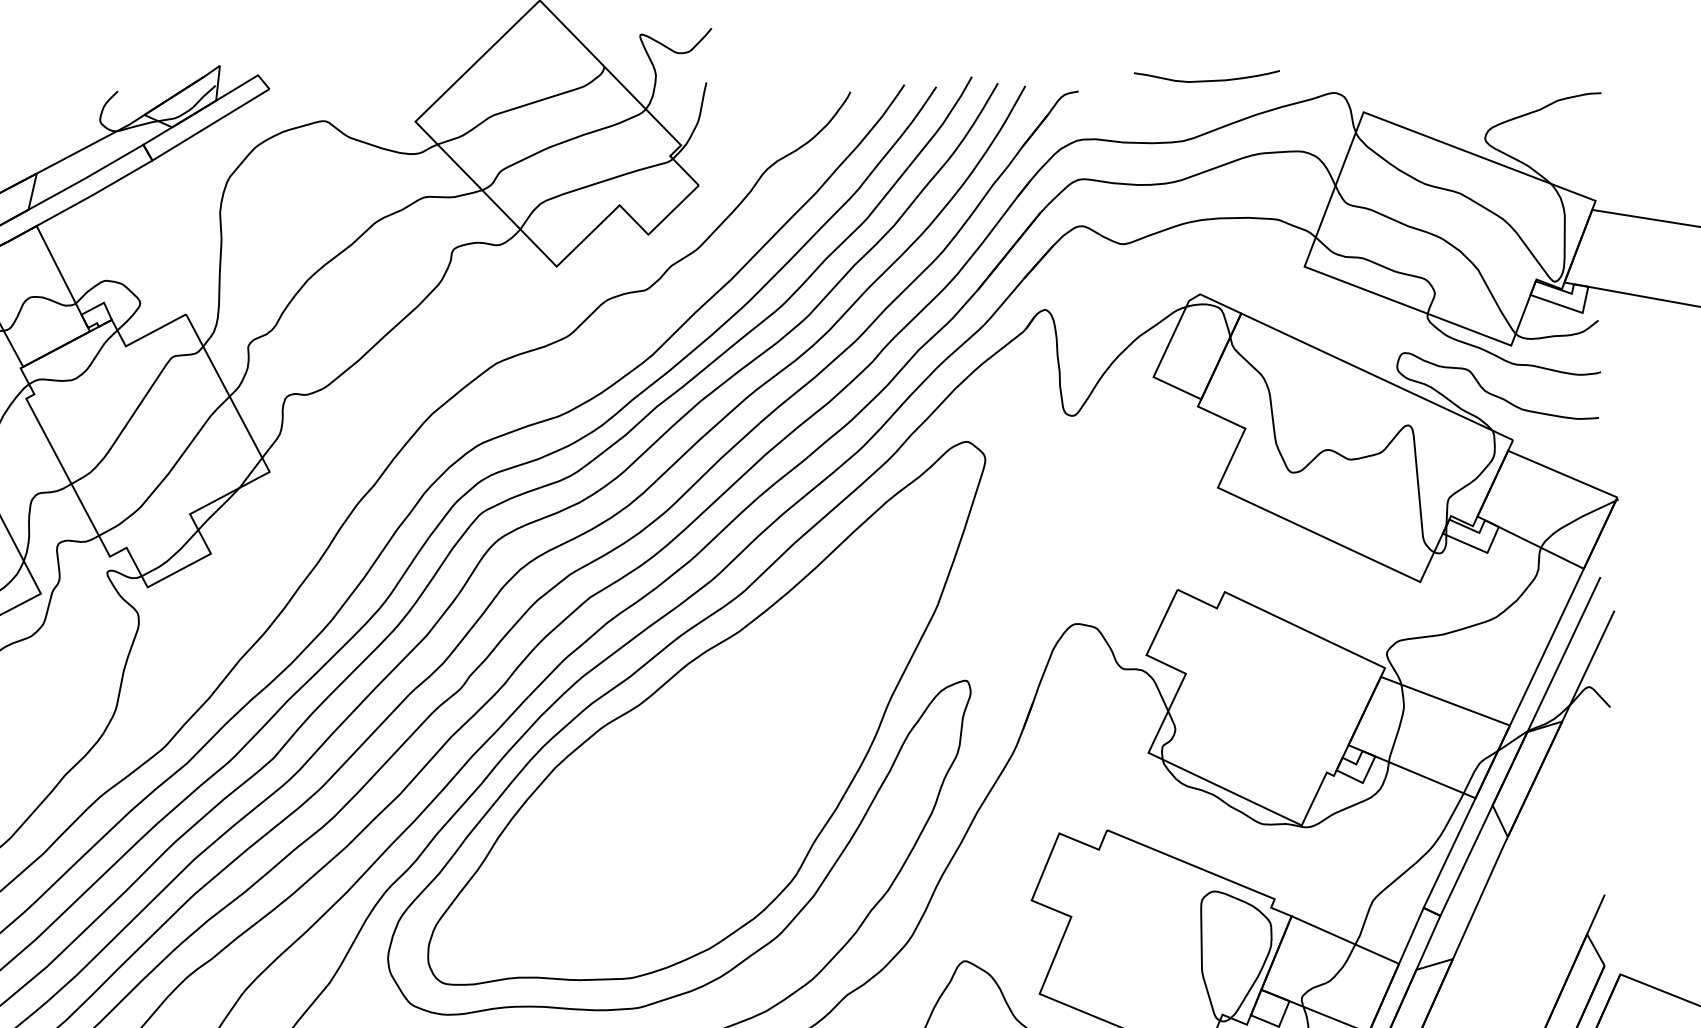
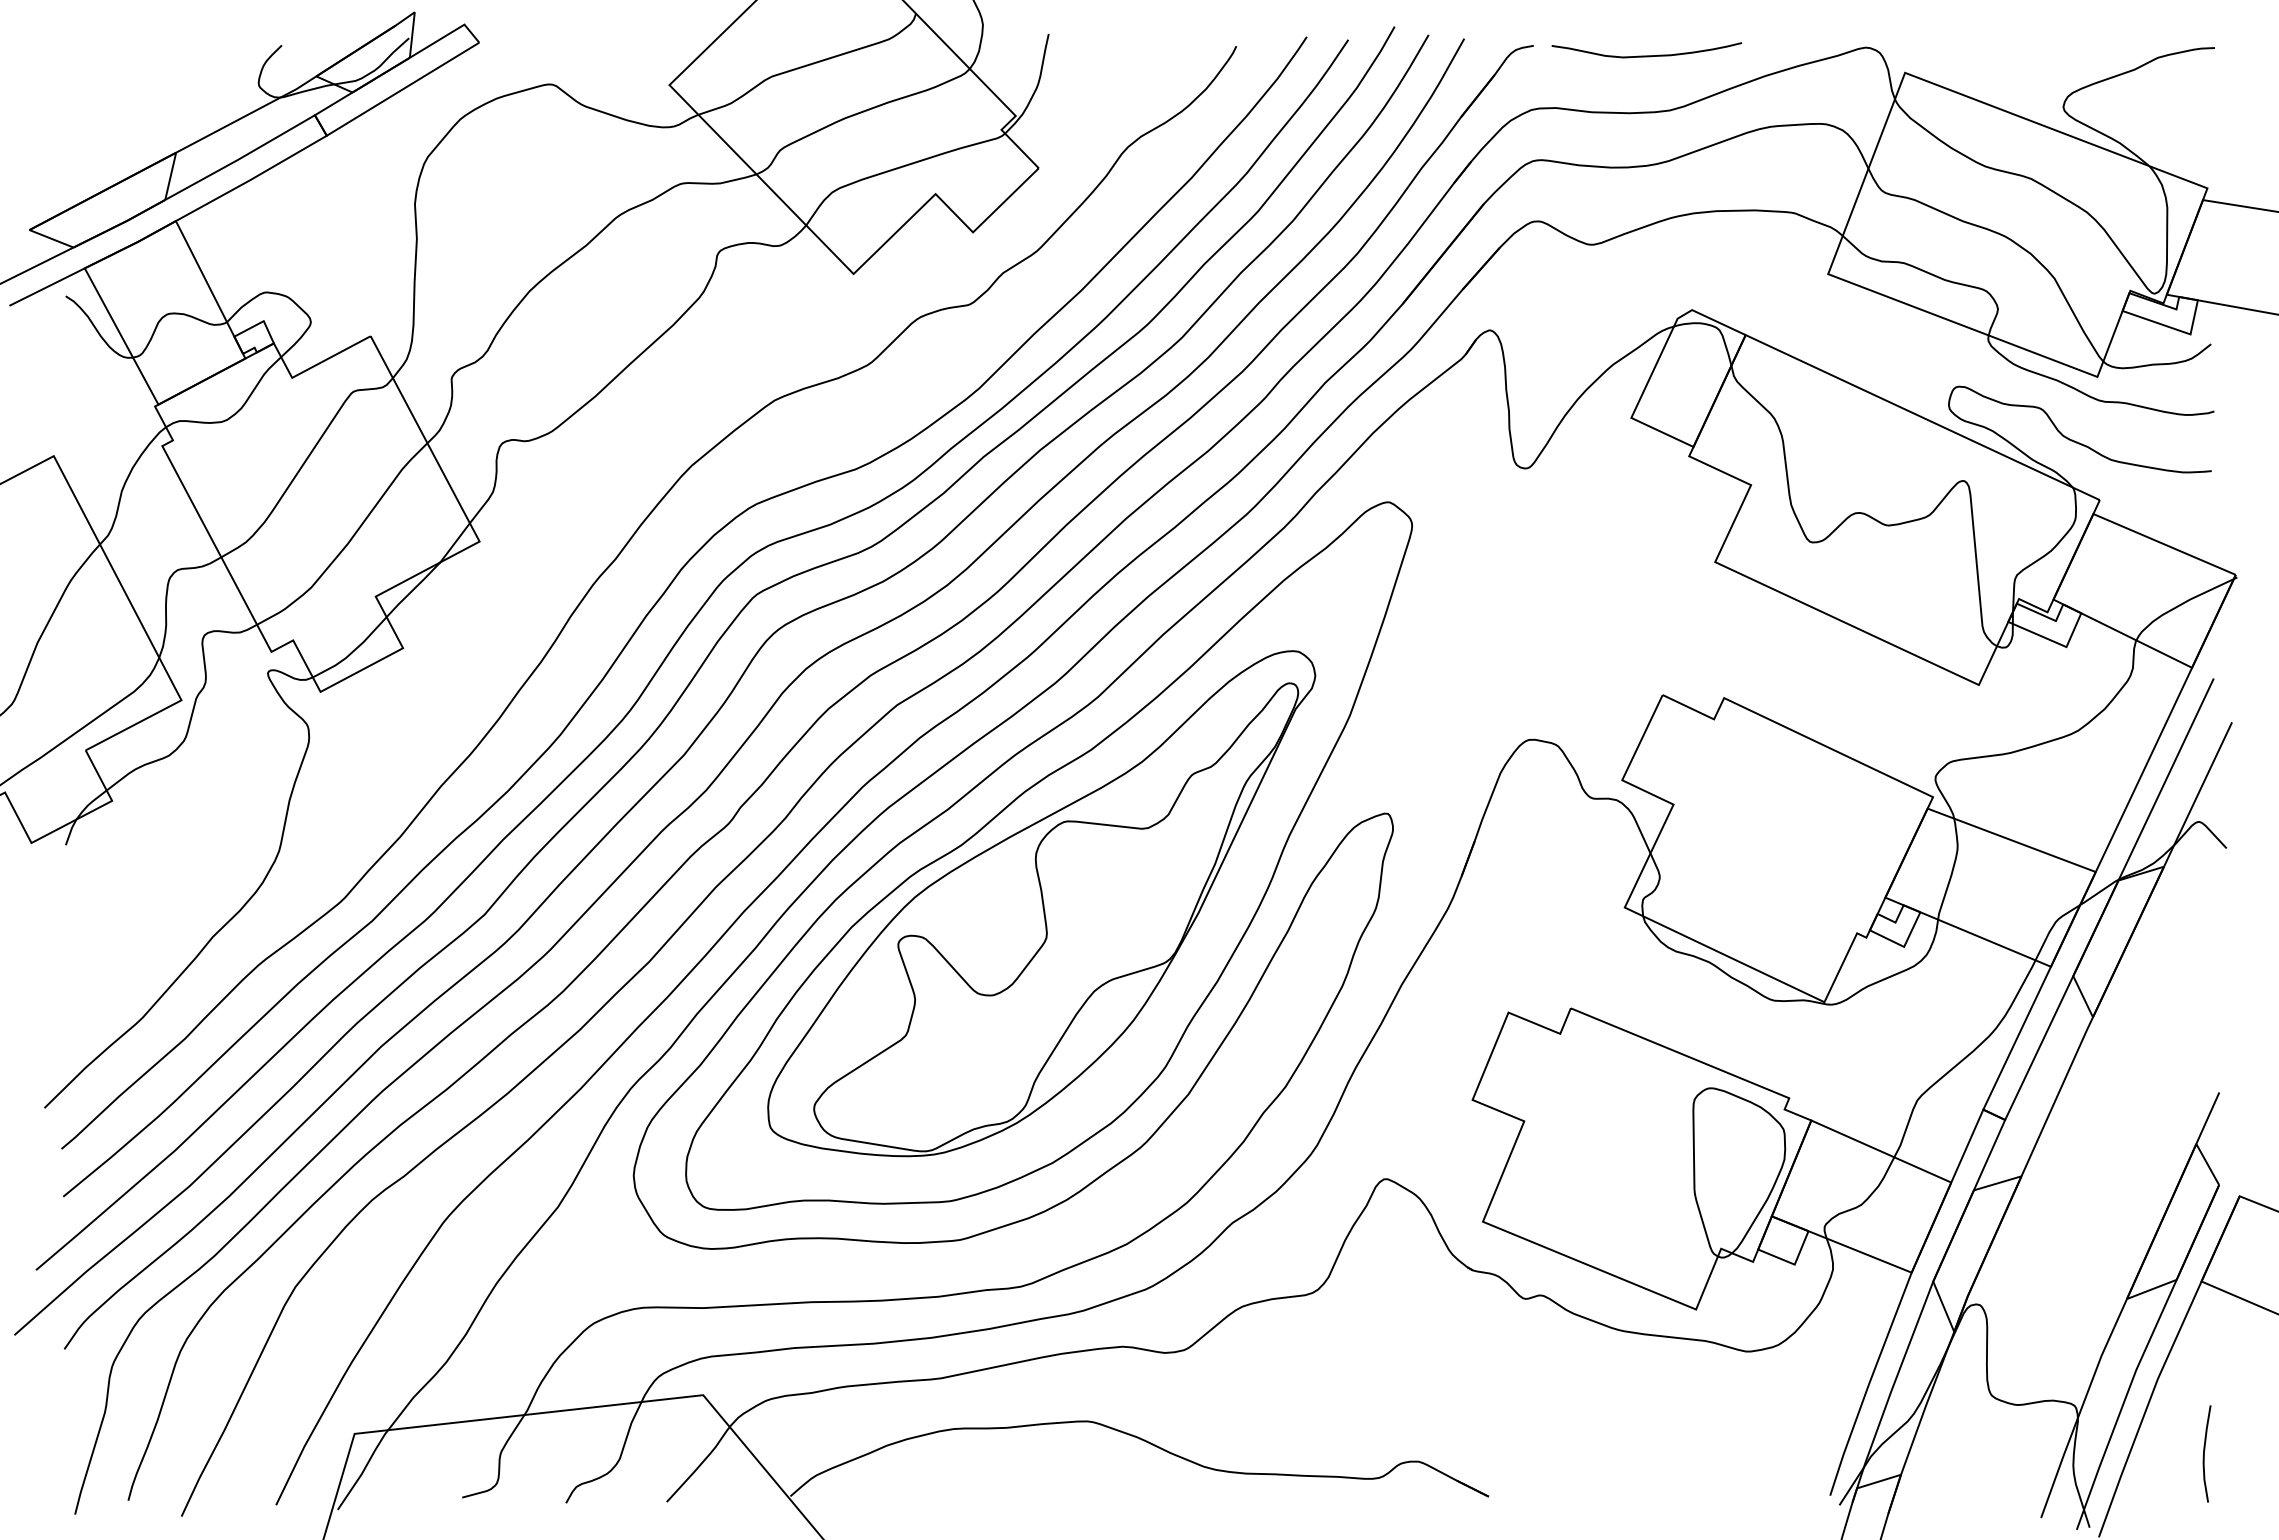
curve: (1206, 80) -> (1646, 55), moved
part: (700, 749) -> (1041, 903), added

